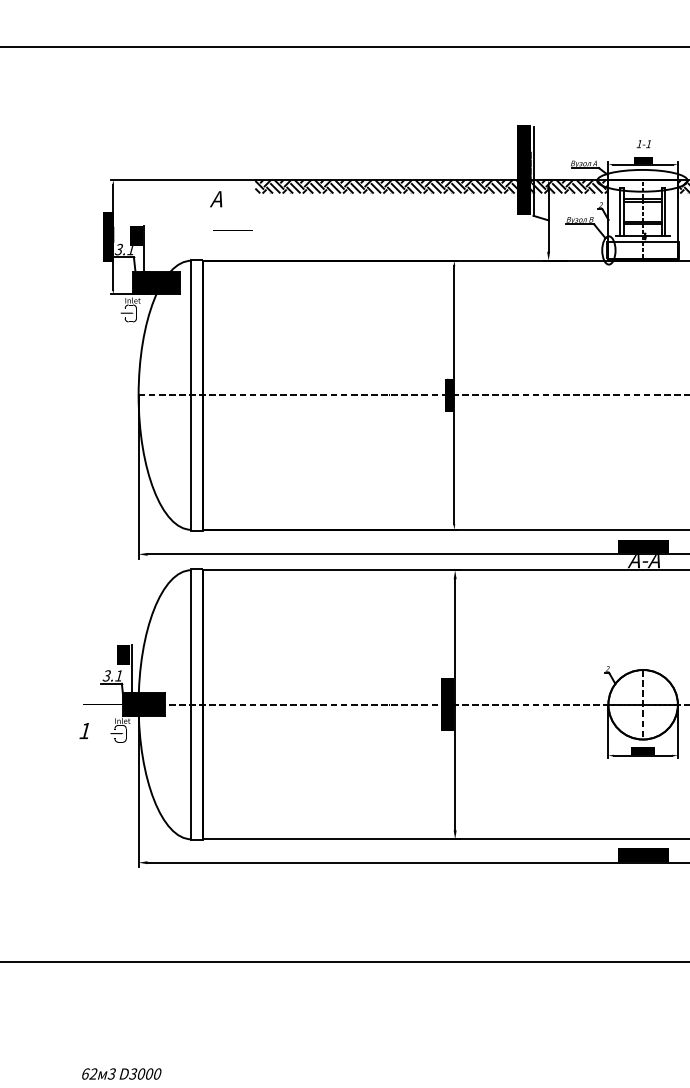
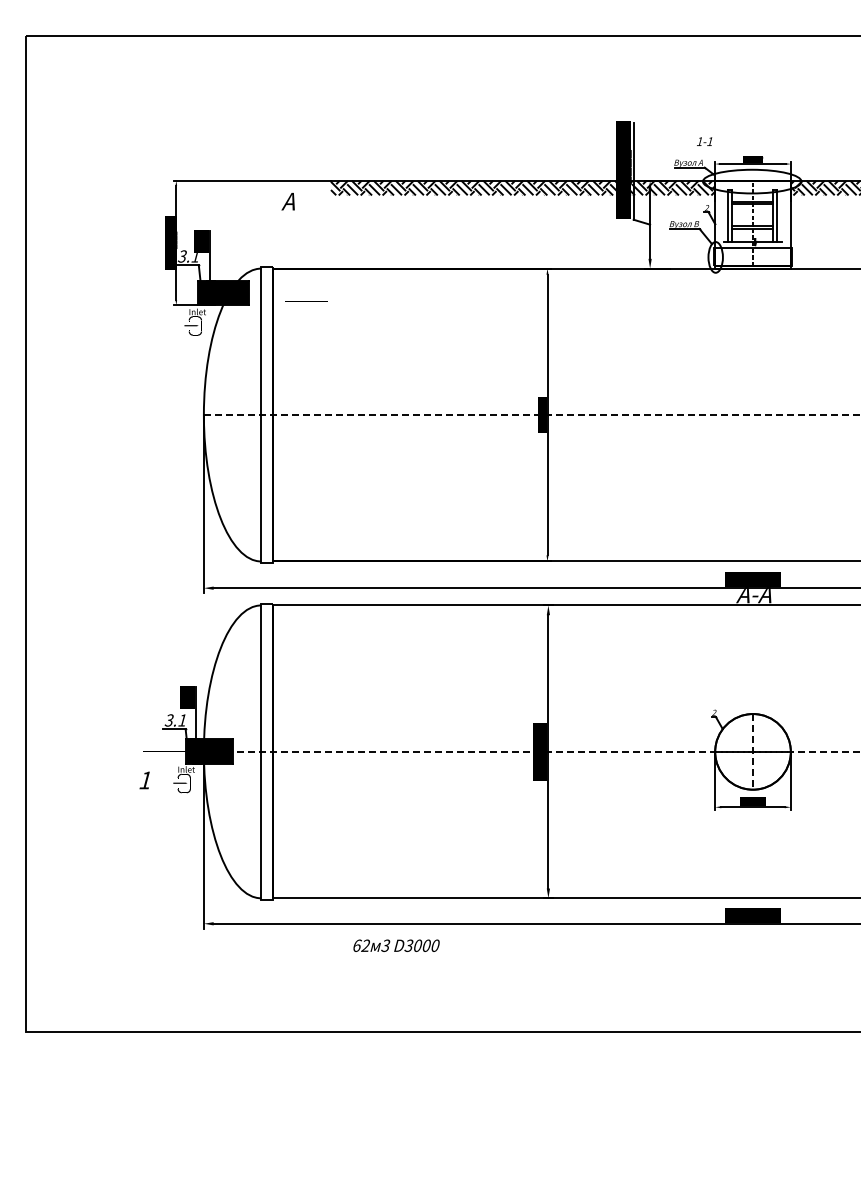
text: (643, 143) -> (704, 141), moved
line: (232, 230) -> (306, 301), moved
text: (121, 1073) -> (396, 945), moved

